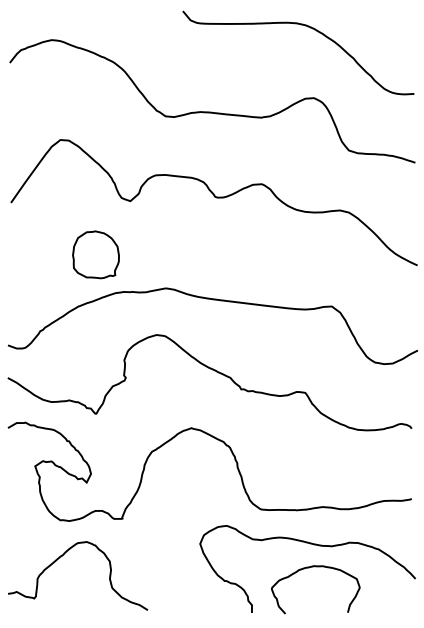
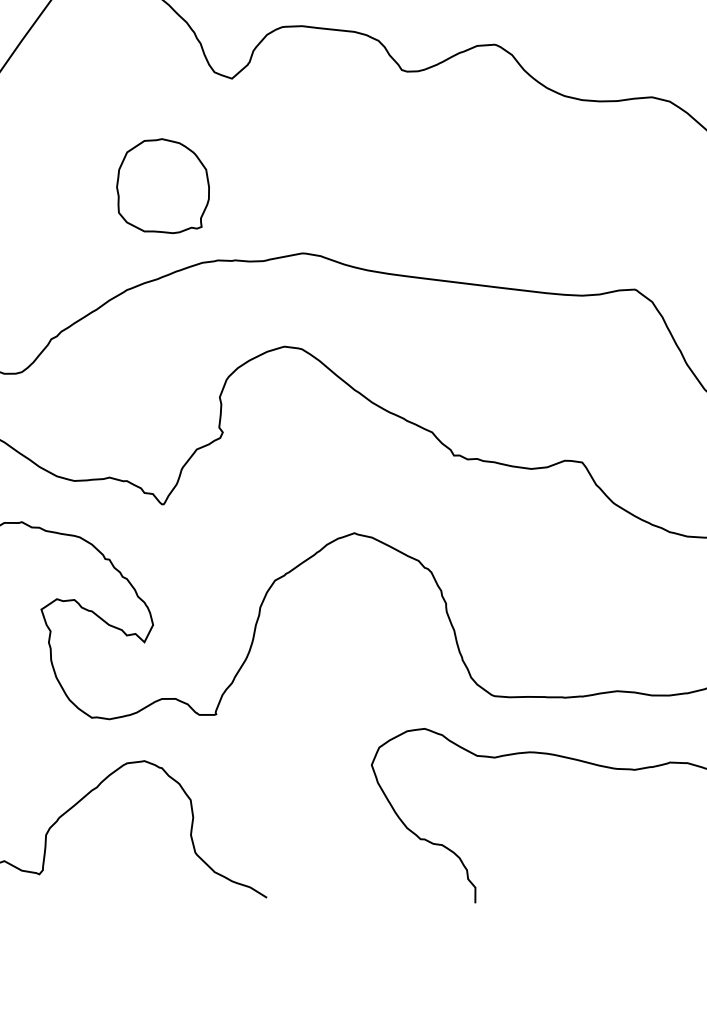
curve: (309, 568) -> (590, 814), removed

